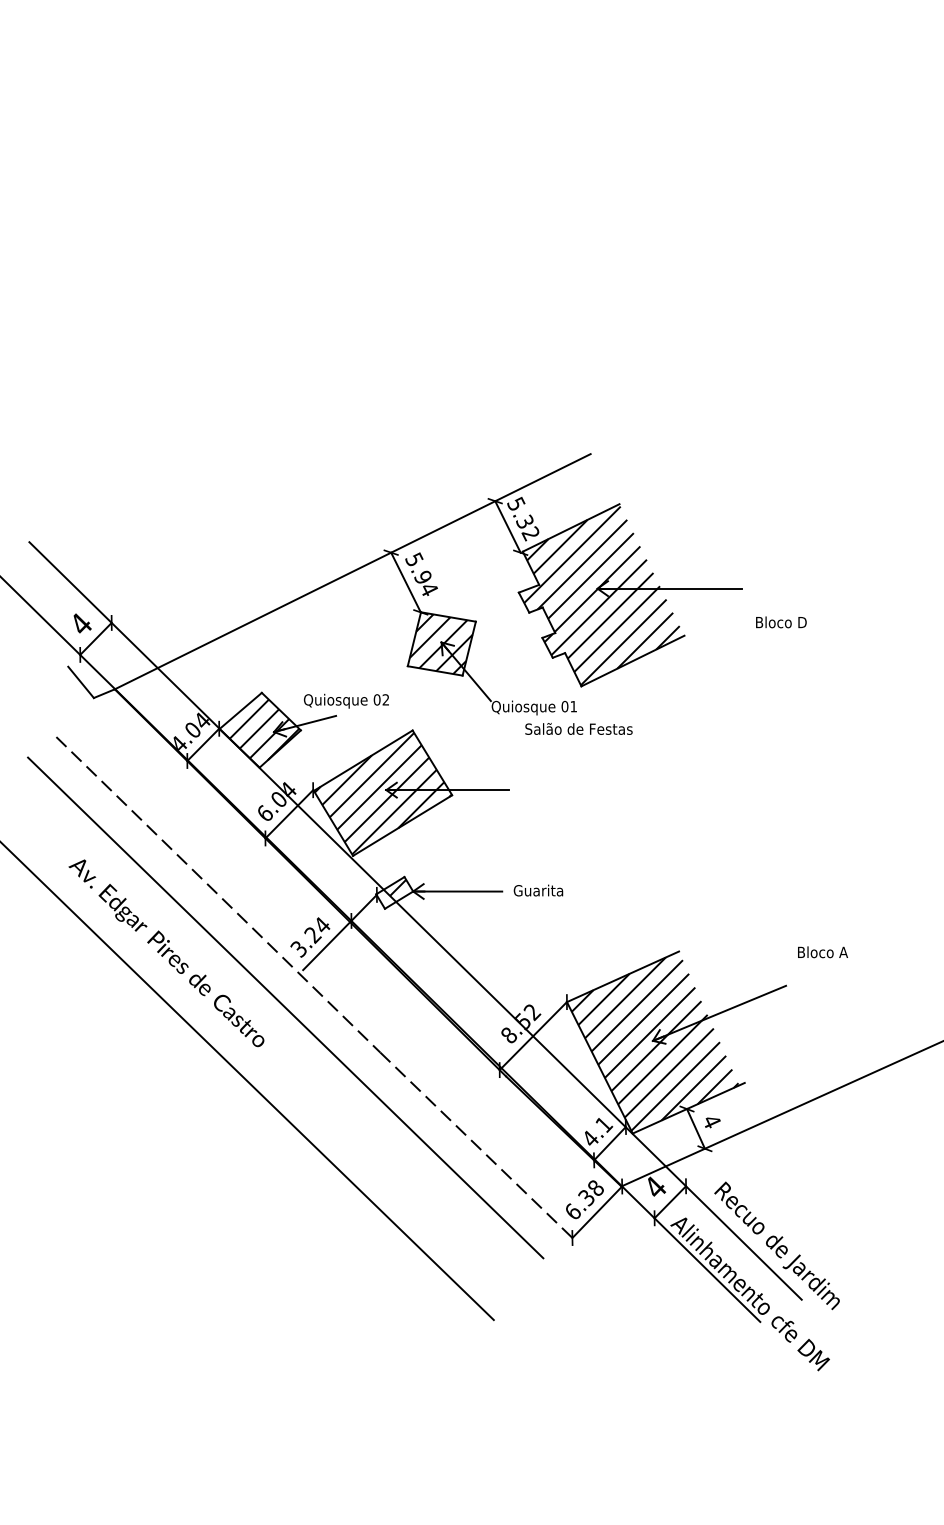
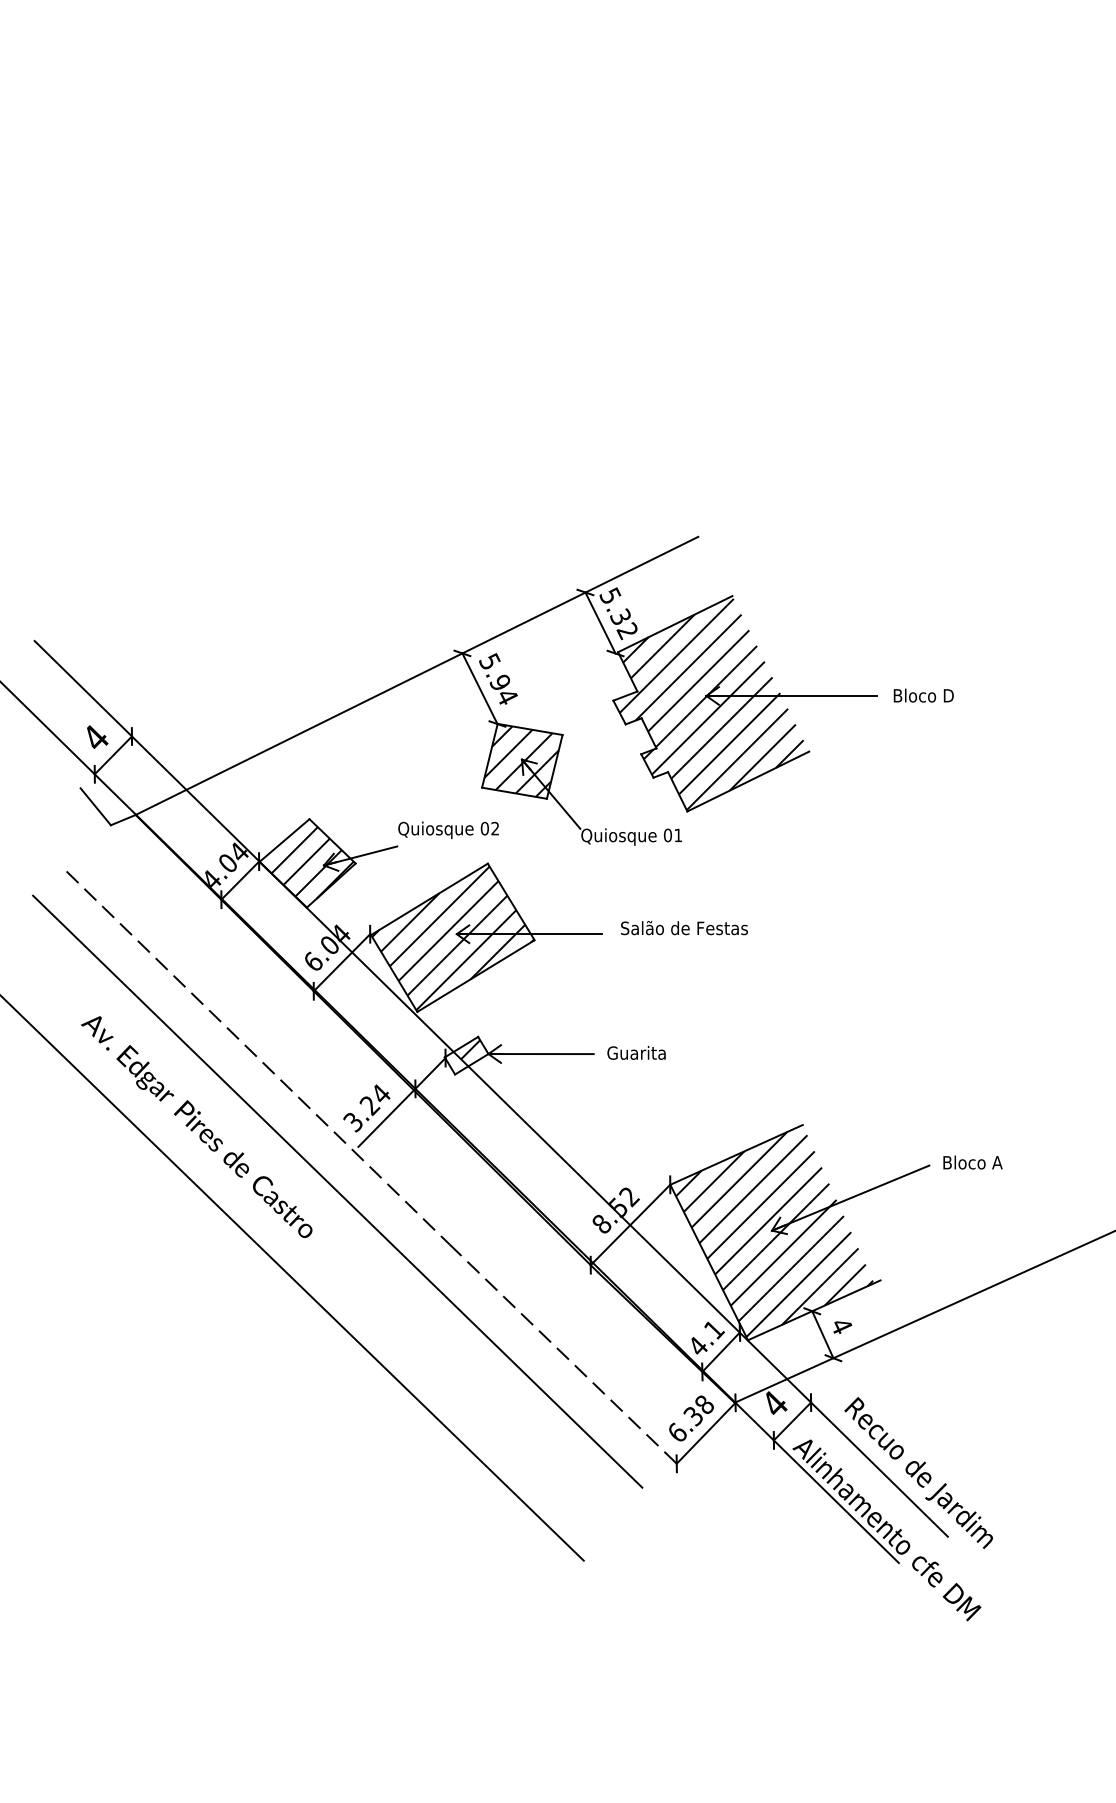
text: (781, 622) -> (923, 695), moved
text: (346, 700) -> (448, 829), moved
text: (578, 728) -> (683, 927), moved
text: (822, 952) -> (972, 1162), moved

